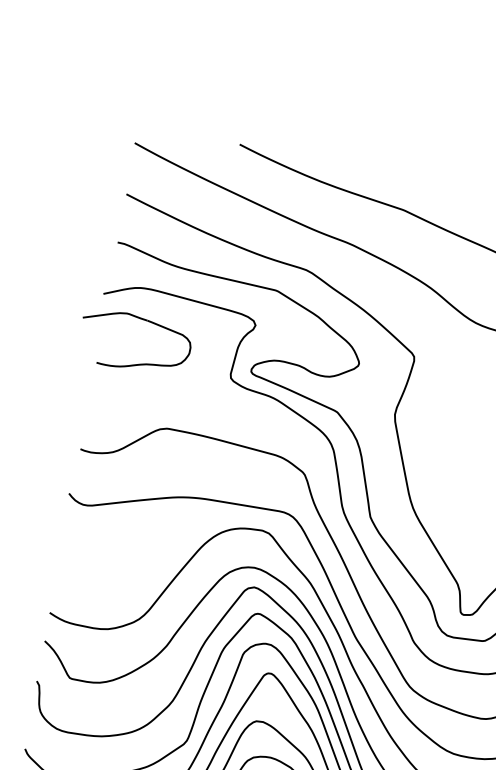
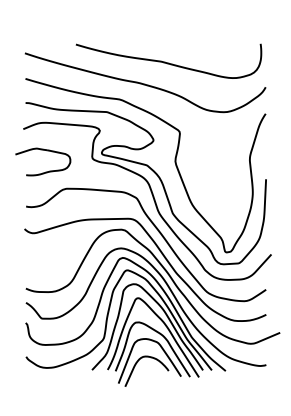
part: (136, 362) -> (45, 171), moved

